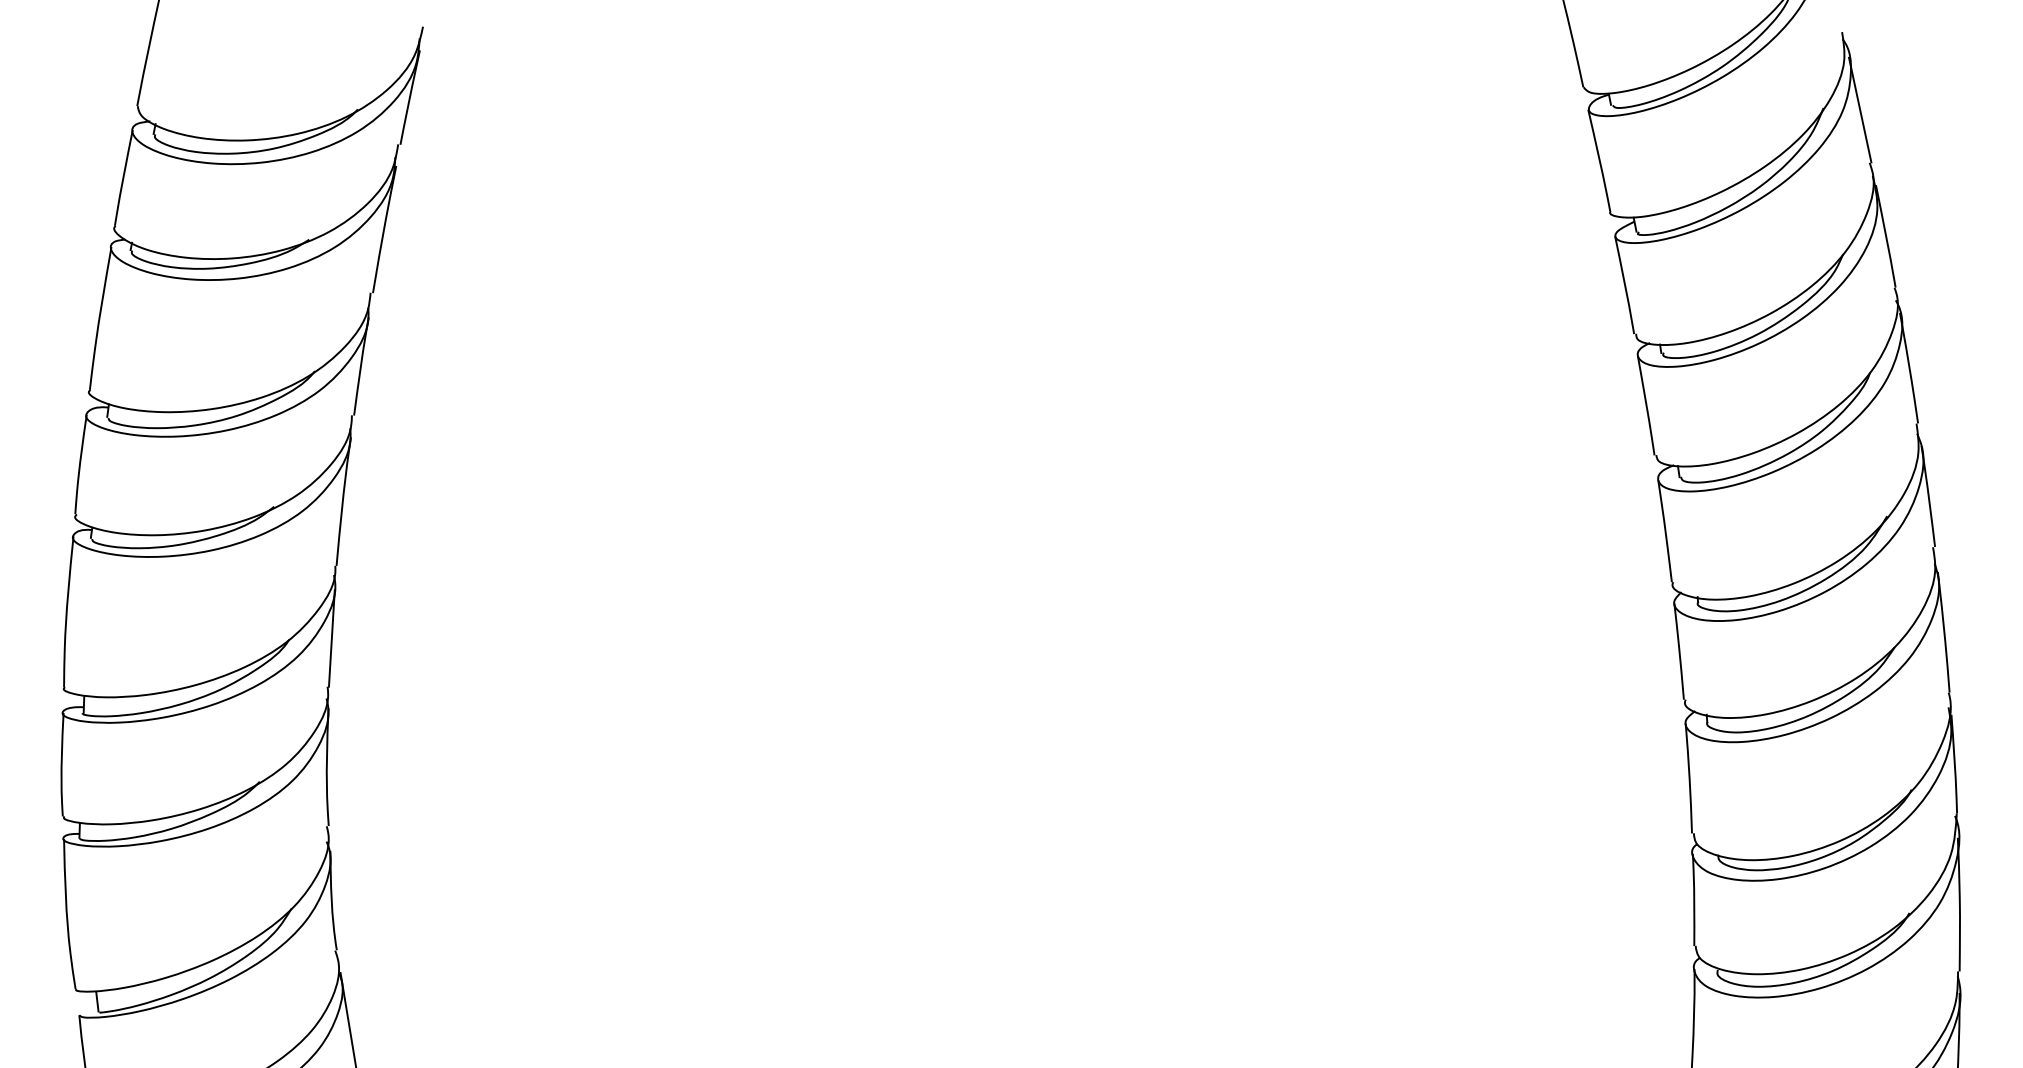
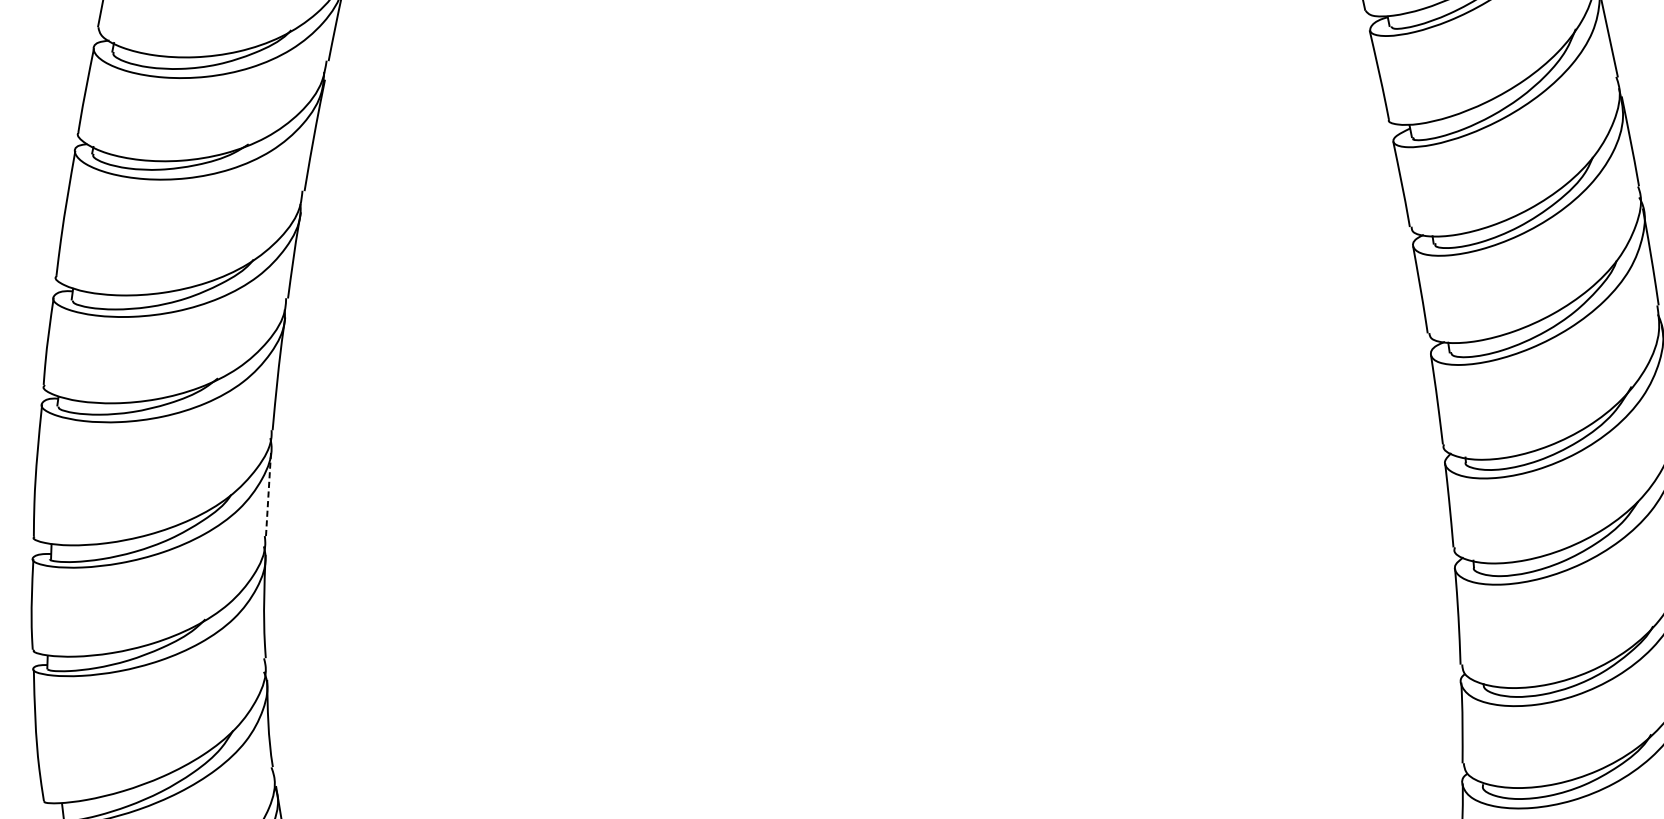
line: (331, 637) -> (268, 492), solid -> dashed

